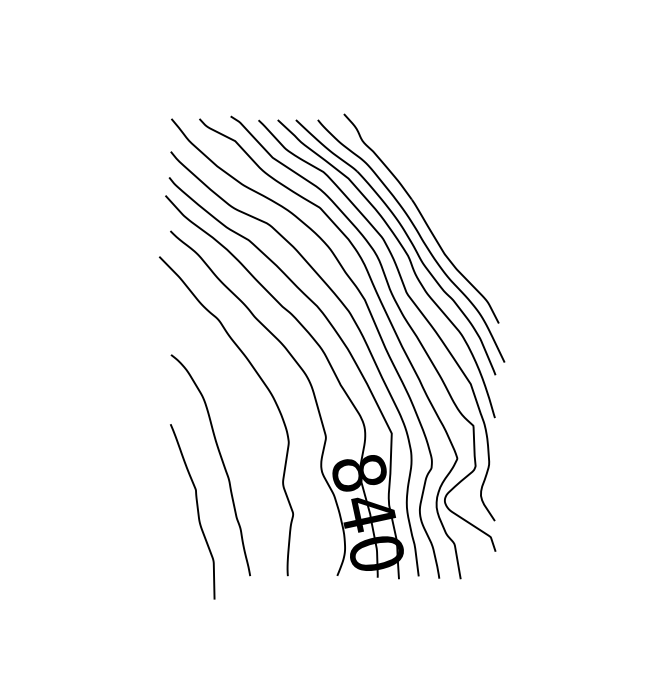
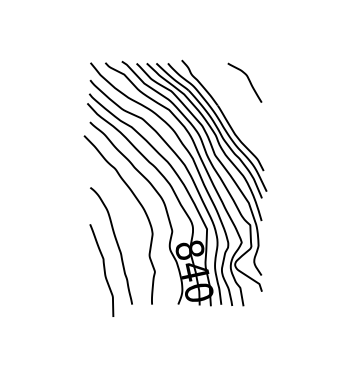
curve: (470, 152) -> (248, 80), added

